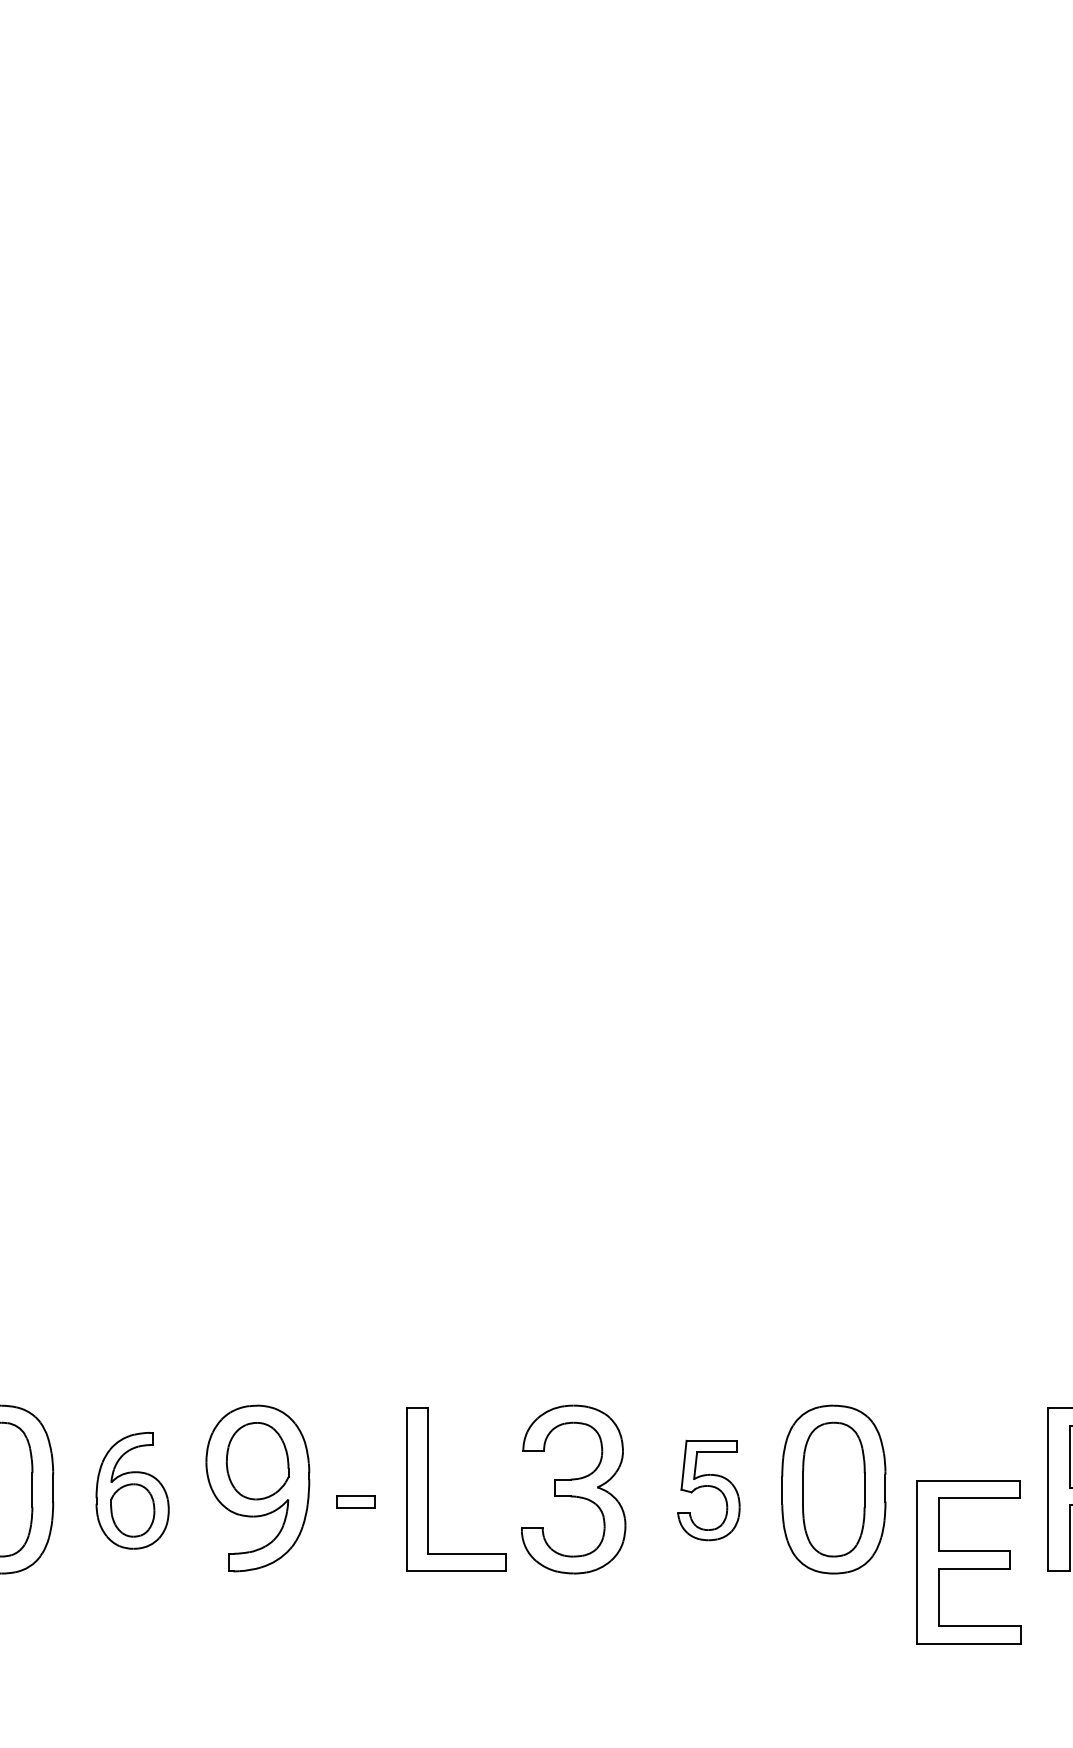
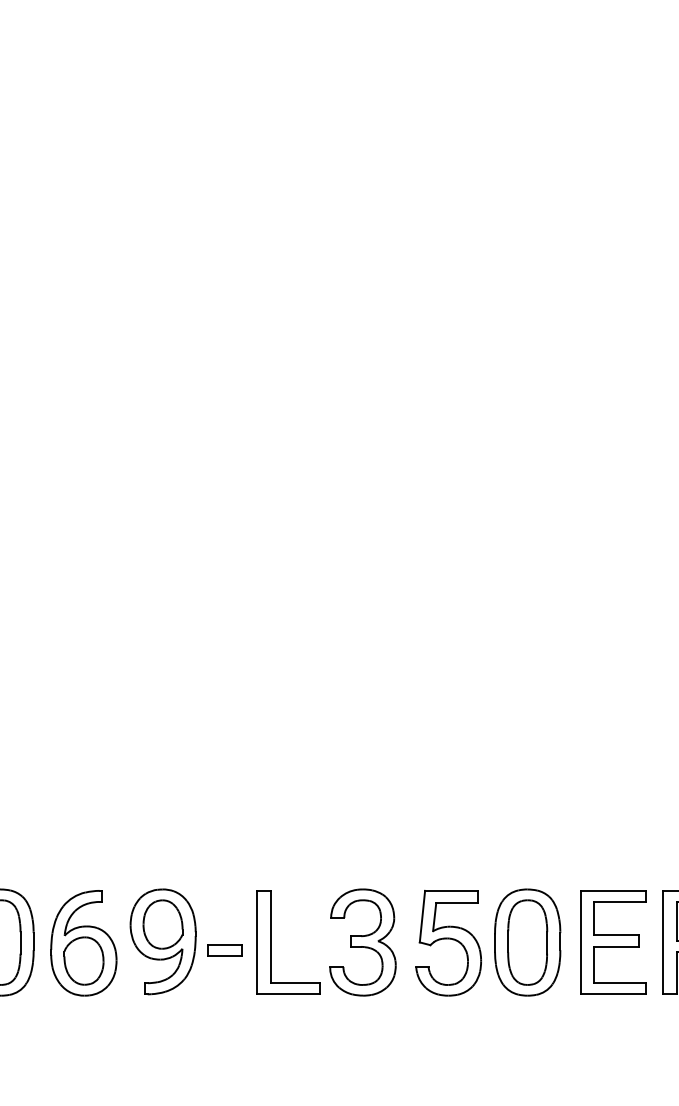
part: (708, 1489) -> (448, 942), size x1.67
part: (131, 1491) -> (83, 943), size x1.43
part: (354, 1502) -> (224, 950), size x1.43
part: (969, 1562) -> (613, 942), moved

